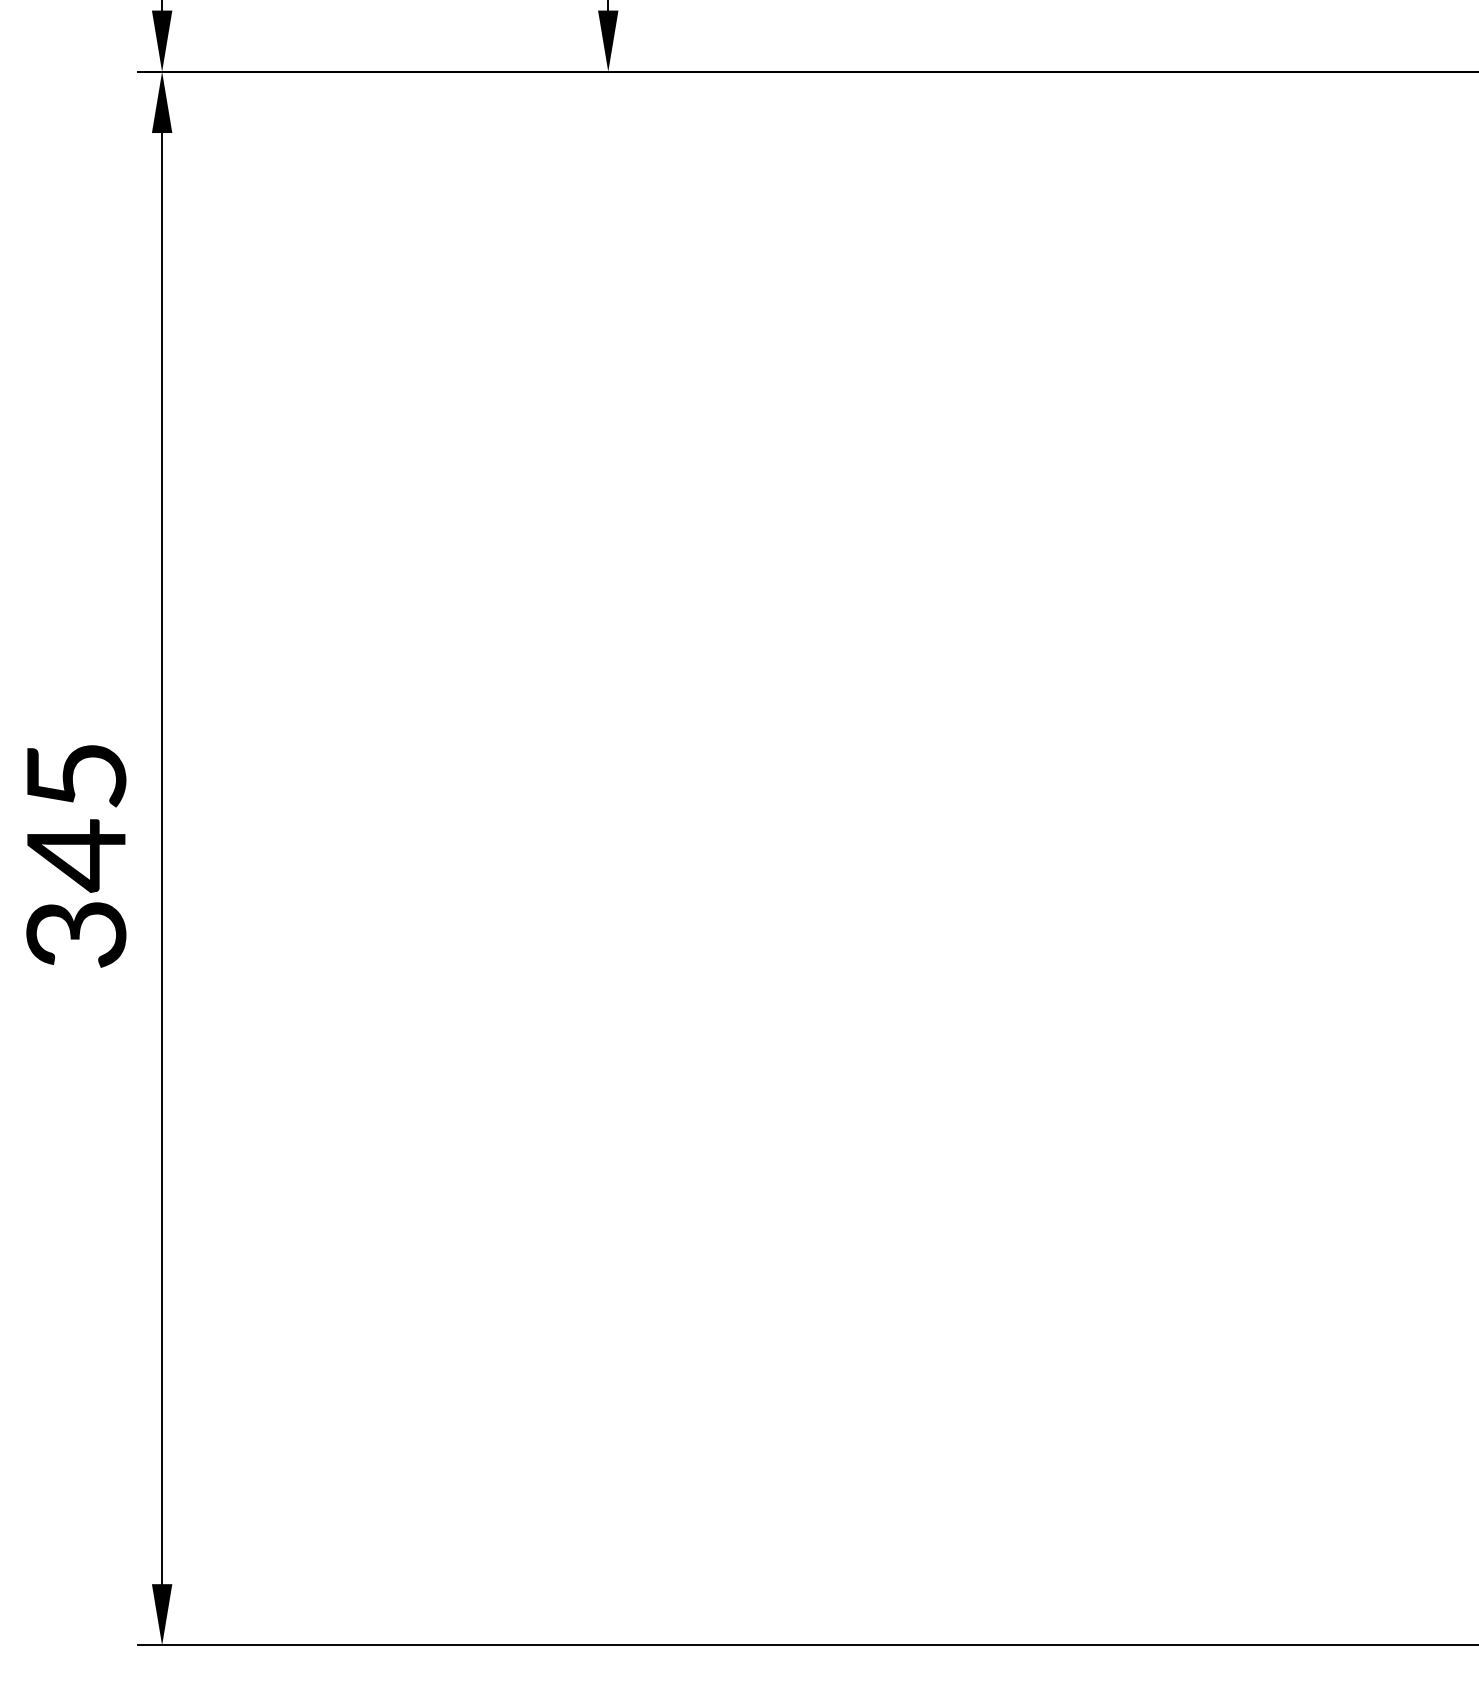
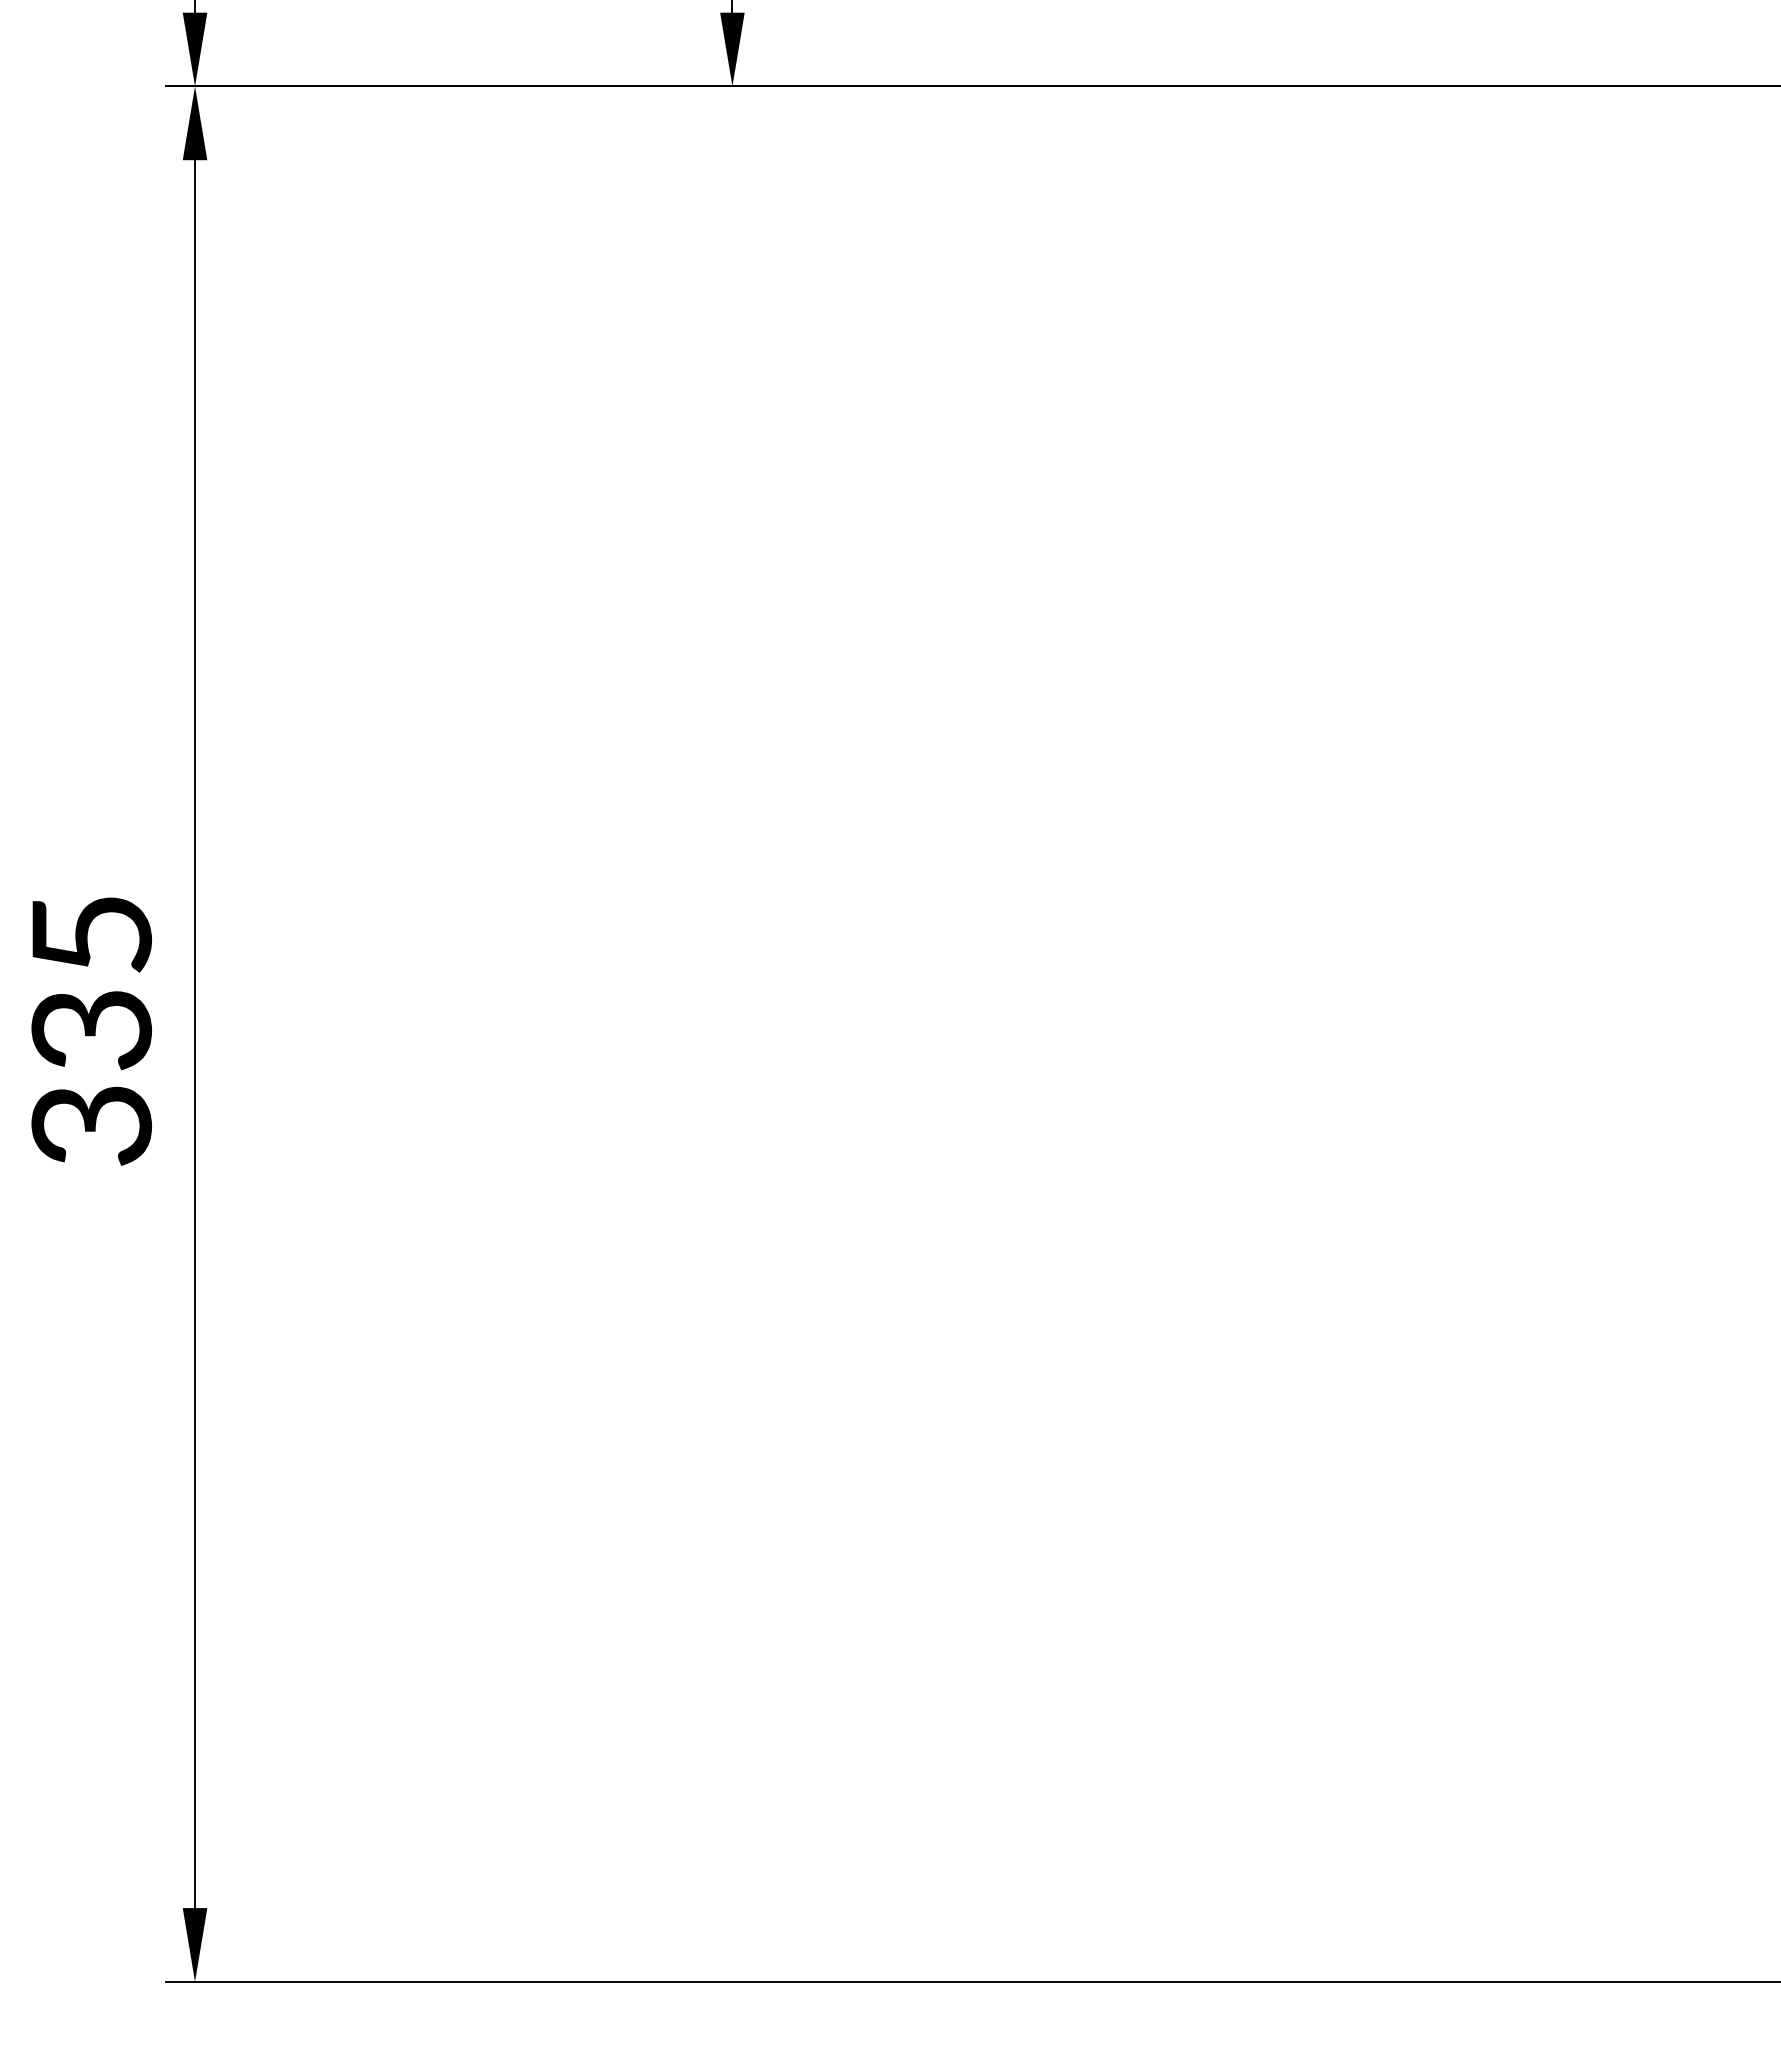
text: (76, 855) -> (91, 1030), 345 -> 335

